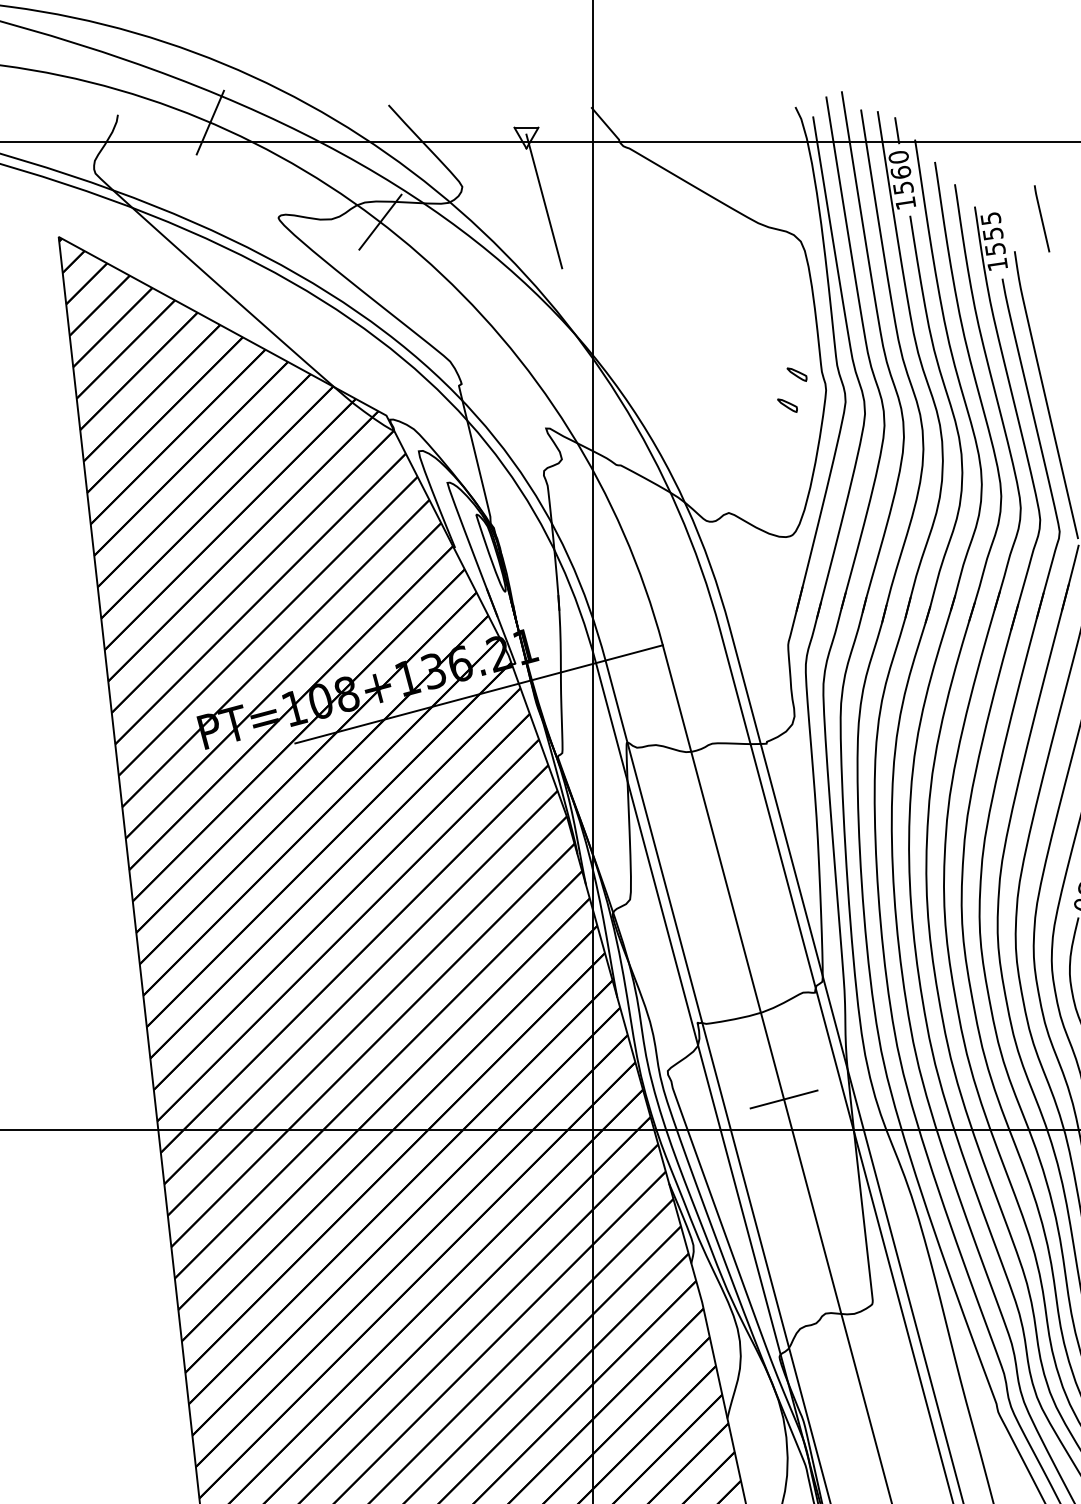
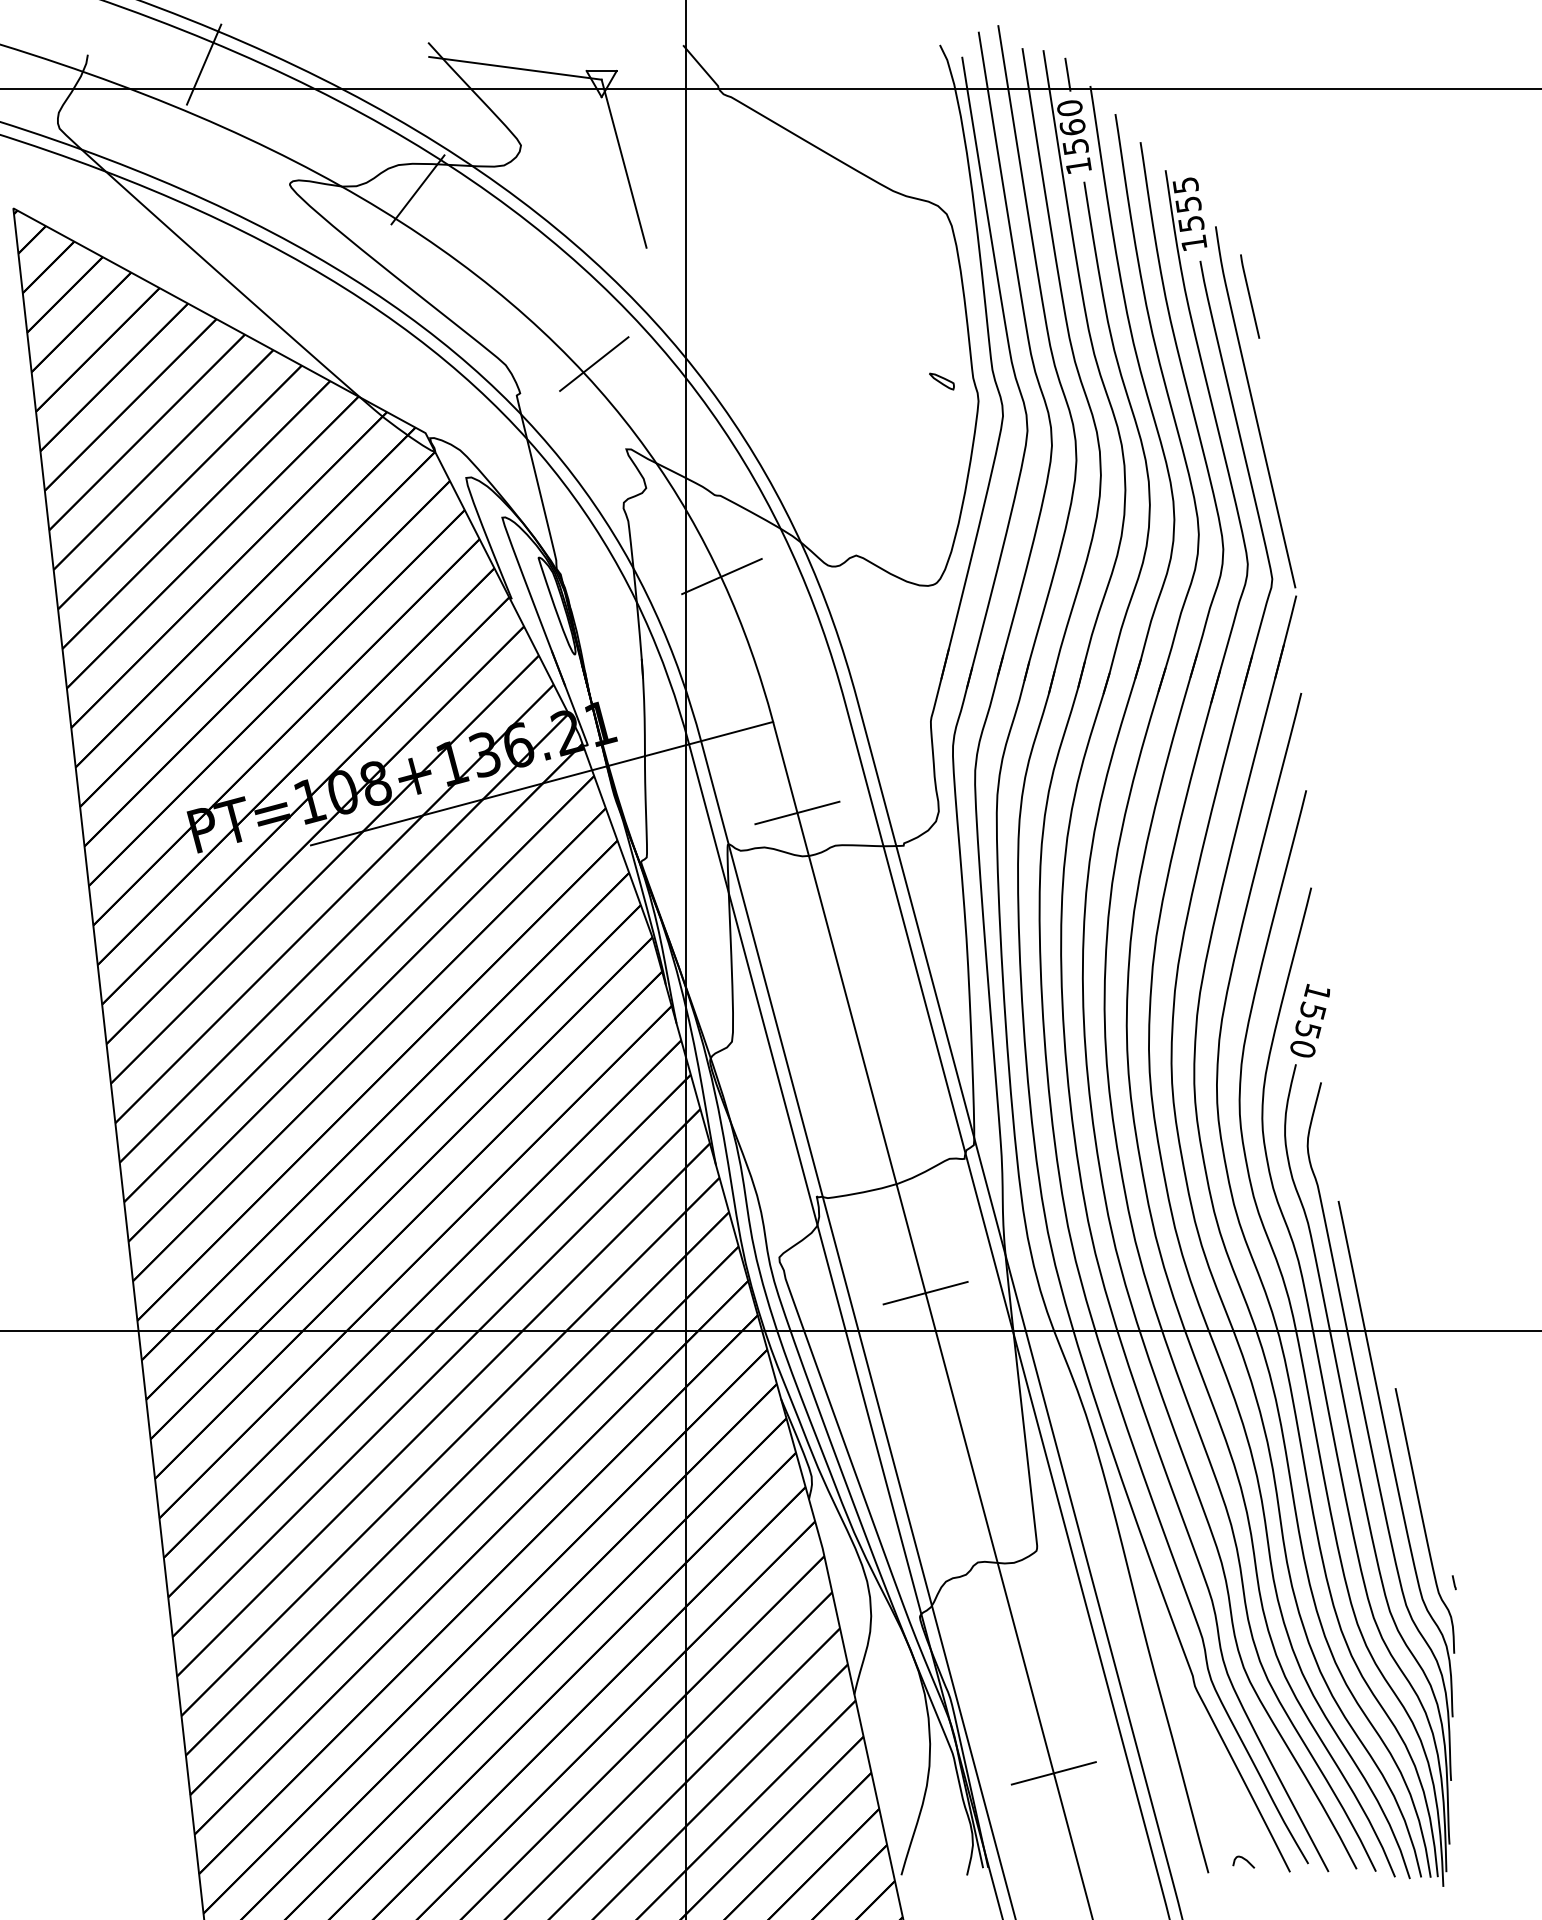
line: (457, 124) -> (515, 67), added
line: (1042, 218) -> (1250, 296), moved
line: (520, 360) -> (594, 363), added
part: (787, 405) -> (929, 420), removed
line: (621, 529) -> (721, 576), added
line: (682, 717) -> (797, 812), added
line: (885, 1481) -> (1053, 1773), added

